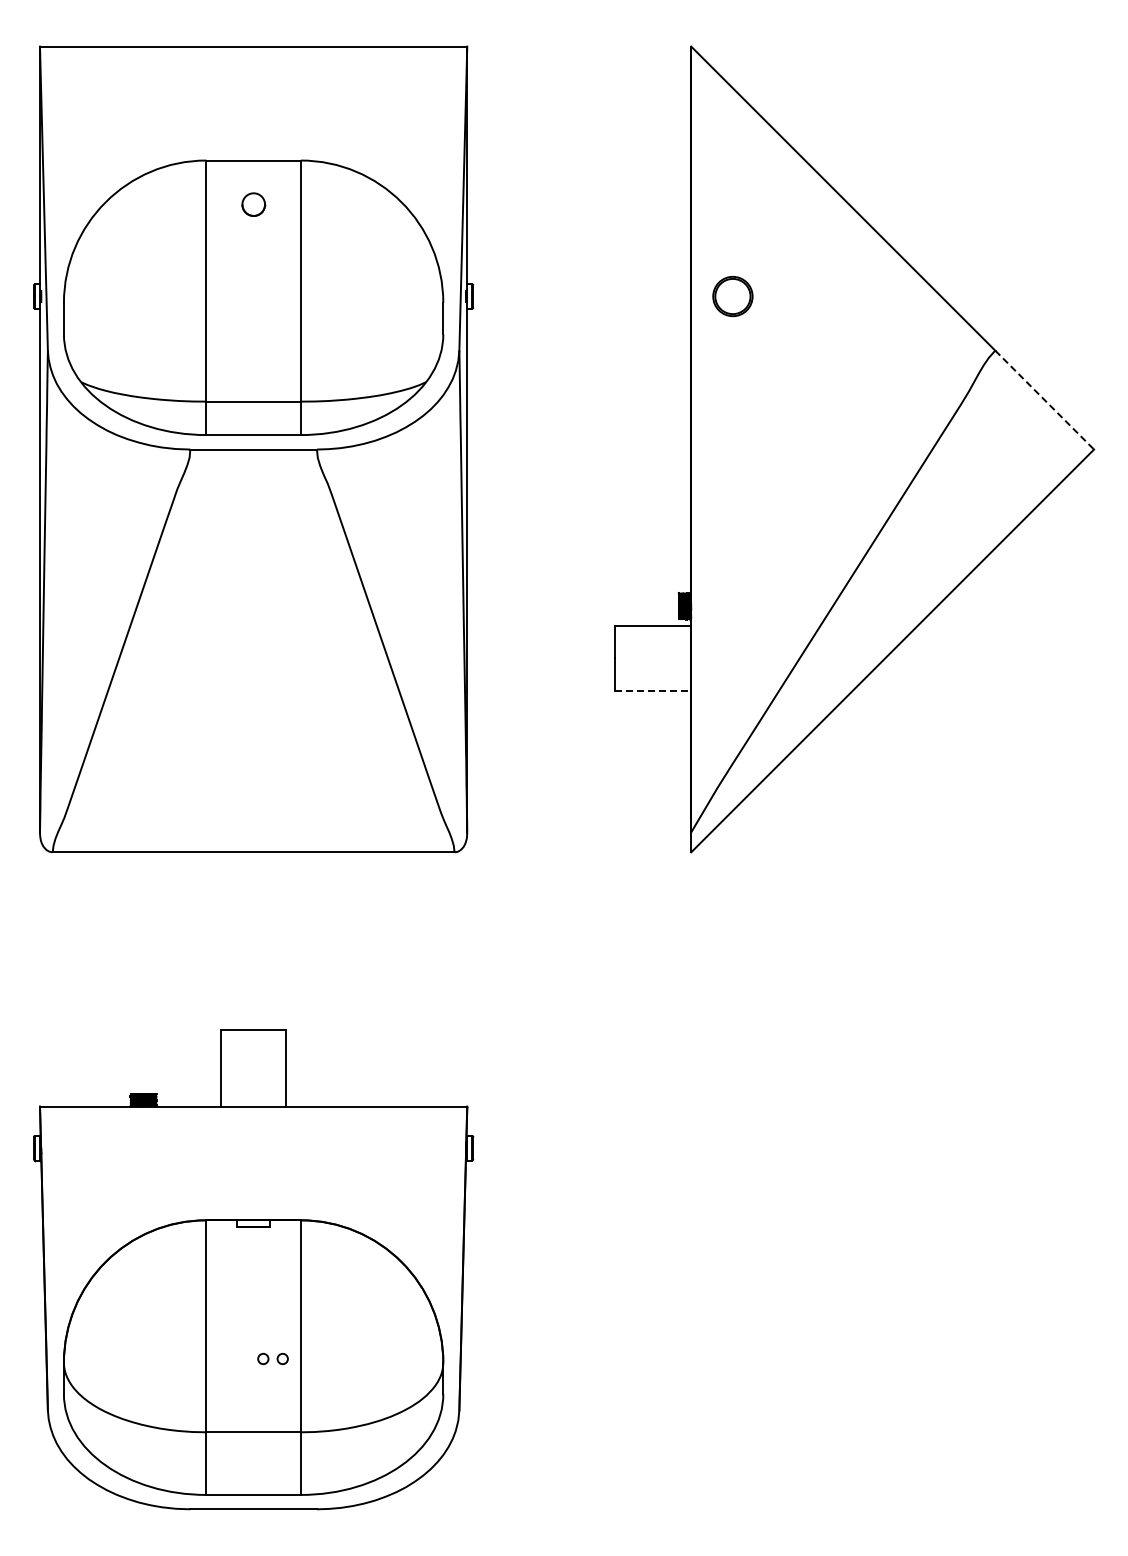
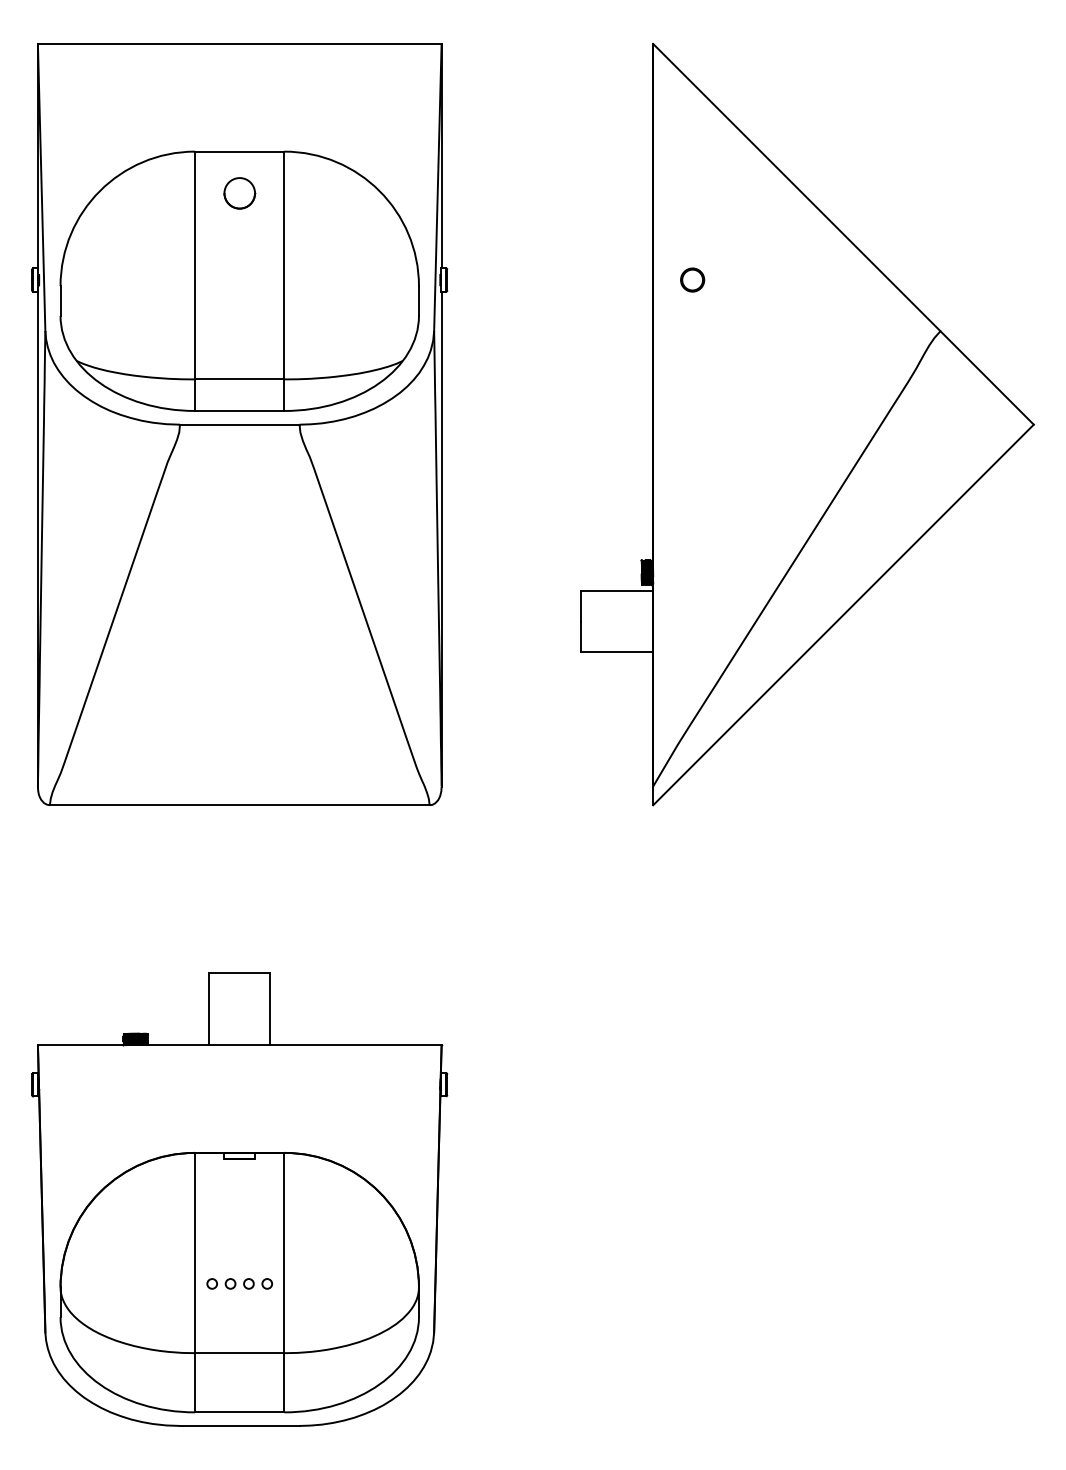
part: (253, 204) -> (239, 193), size x1.43
part: (732, 296) -> (692, 280), size x0.62
line: (1044, 400) -> (986, 378), dashed -> solid
line: (653, 690) -> (617, 652), dashed -> solid
part: (233, 1358) -> (220, 1283), added

